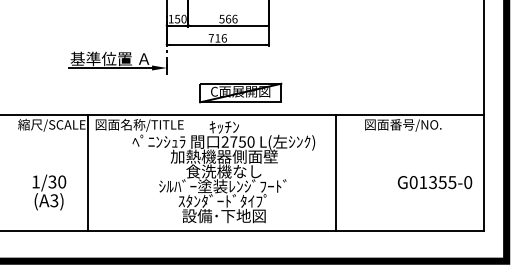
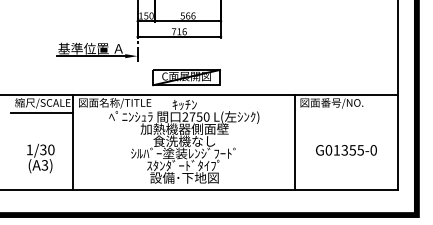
part: (240, 92) -> (186, 77), moved
line: (50, 137) -> (41, 113), added
line: (336, 173) -> (295, 142), moved
text: (435, 182) -> (346, 150), moved

